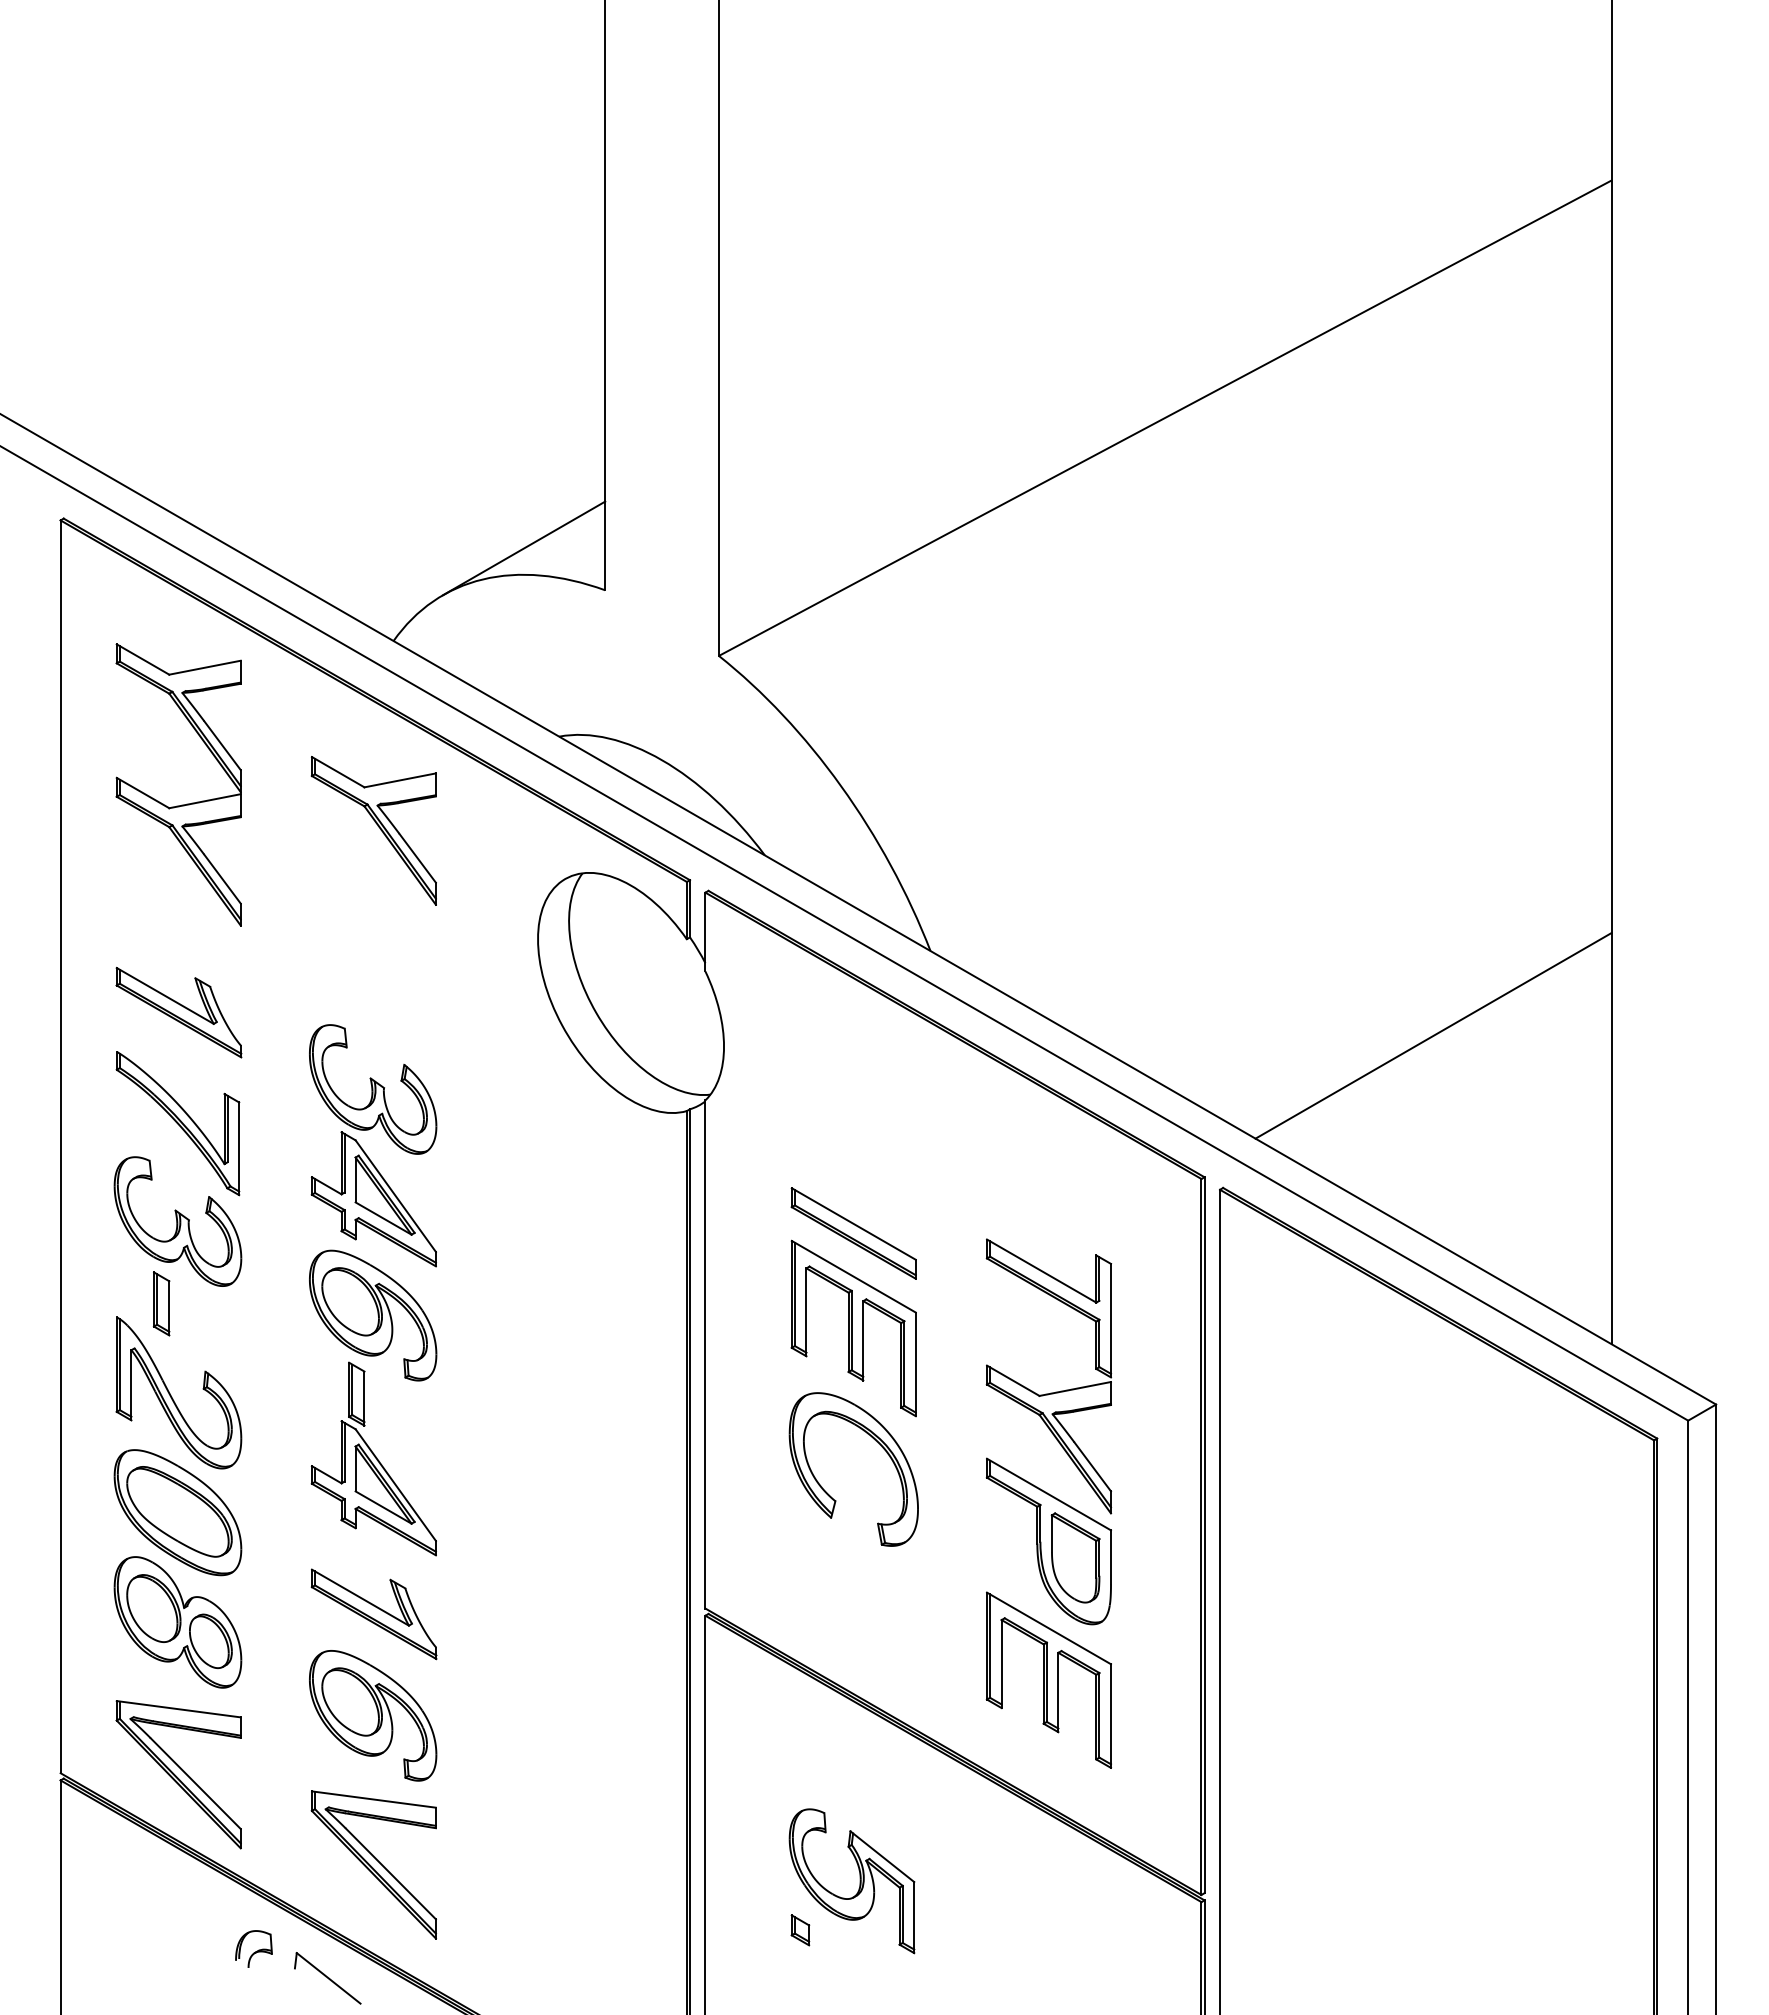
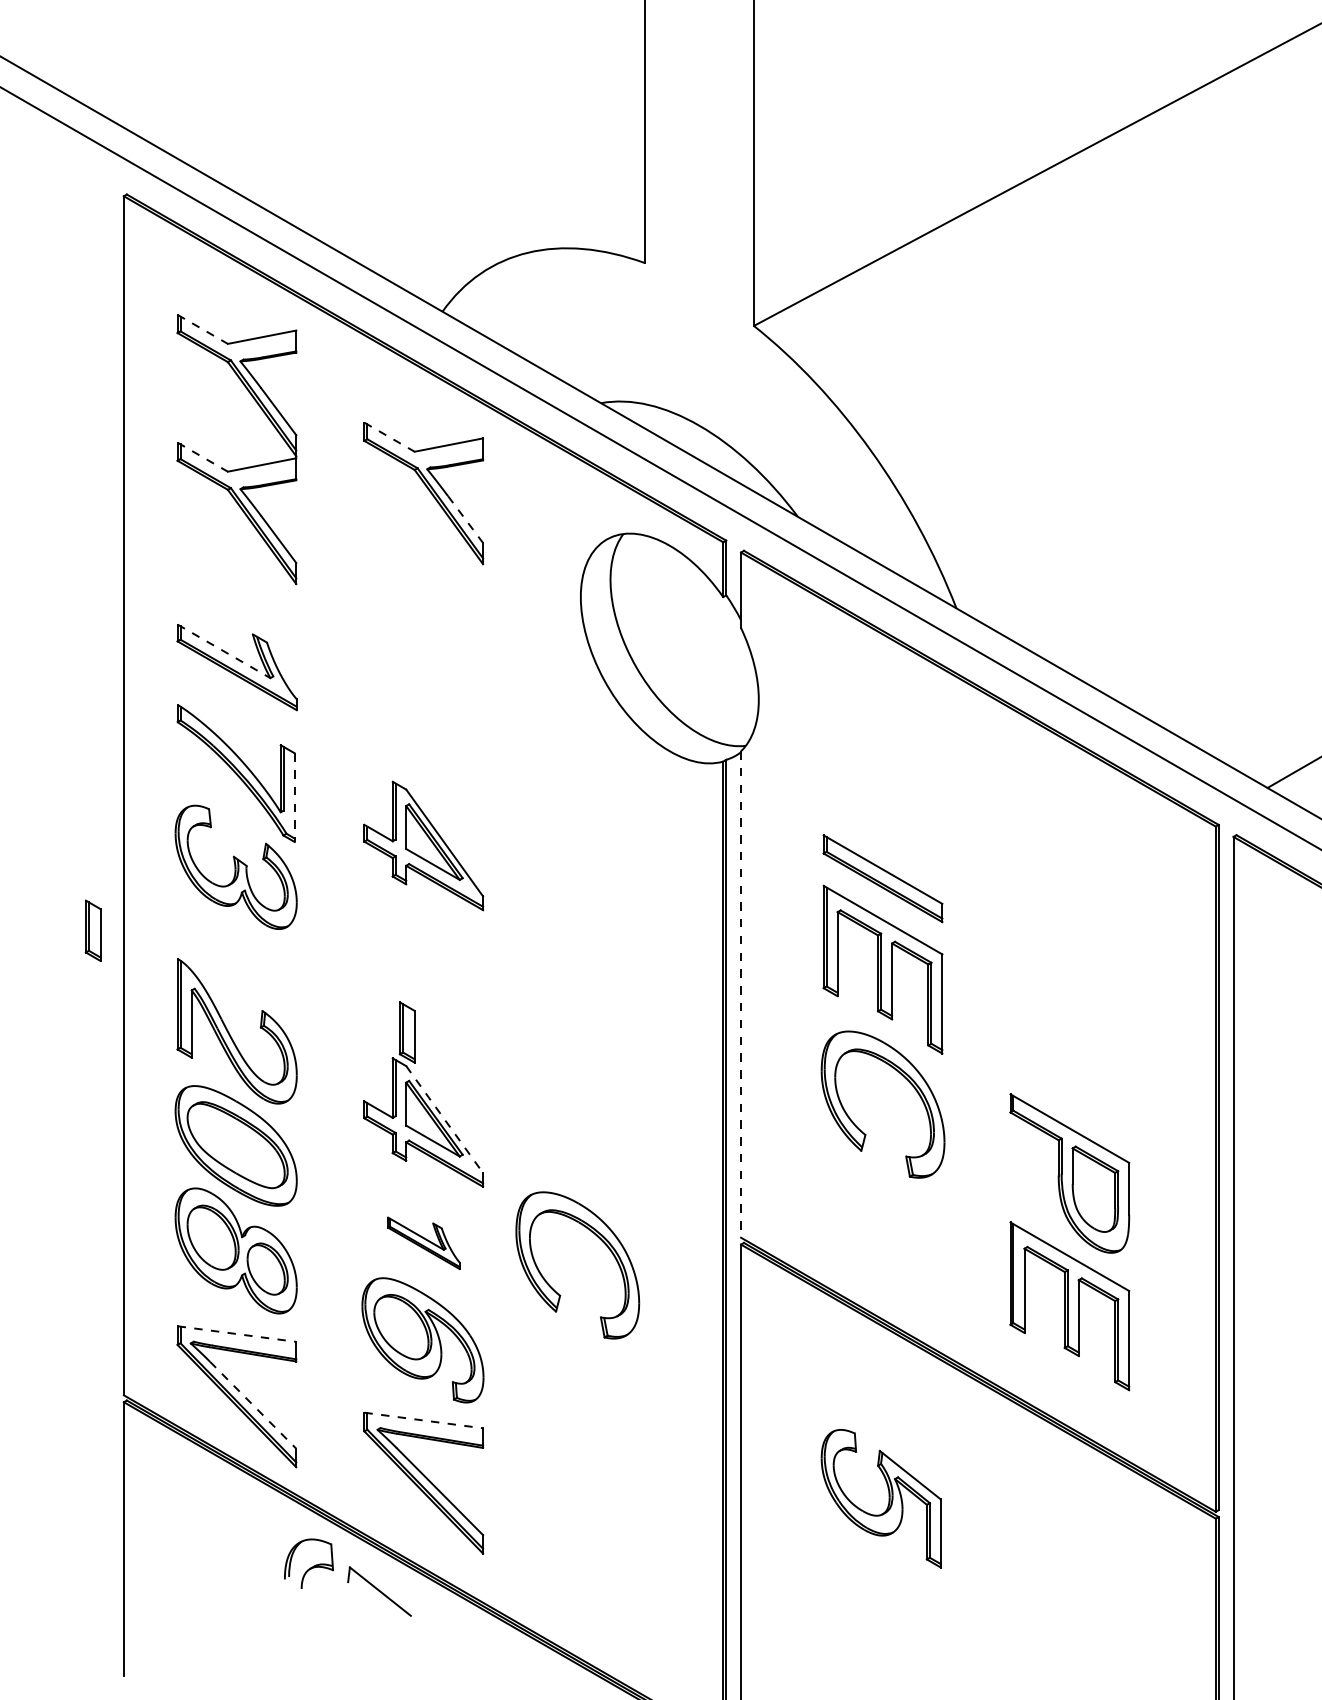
line: (523, 548) -> (566, 223), removed
line: (143, 659) -> (203, 329), solid -> dashed
line: (338, 772) -> (389, 437), solid -> dashed
line: (143, 793) -> (203, 457), solid -> dashed
line: (418, 858) -> (466, 519), solid -> dashed
line: (165, 995) -> (224, 650), solid -> dashed
part: (373, 1089) -> (423, 740), removed
line: (239, 1149) -> (295, 798), solid -> dashed
part: (161, 1303) -> (93, 930), moved
part: (373, 1315) -> (423, 957), removed
line: (705, 1354) -> (741, 994), solid -> dashed
part: (1050, 1392) -> (1071, 1030), removed
line: (395, 1485) -> (444, 1119), solid -> dashed
part: (373, 1614) -> (423, 1243), size x0.6
part: (509, 1661) -> (553, 1288), added
line: (178, 1709) -> (236, 1334), solid -> dashed
line: (195, 1783) -> (252, 1405), solid -> dashed
line: (373, 1799) -> (423, 1420), solid -> dashed
part: (800, 1930) -> (832, 1545), removed
part: (253, 1948) -> (308, 1563), size x1.4

